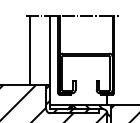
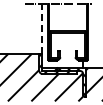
line: (31, 49) -> (28, 28), removed
line: (50, 51) -> (42, 29), solid -> dashed

